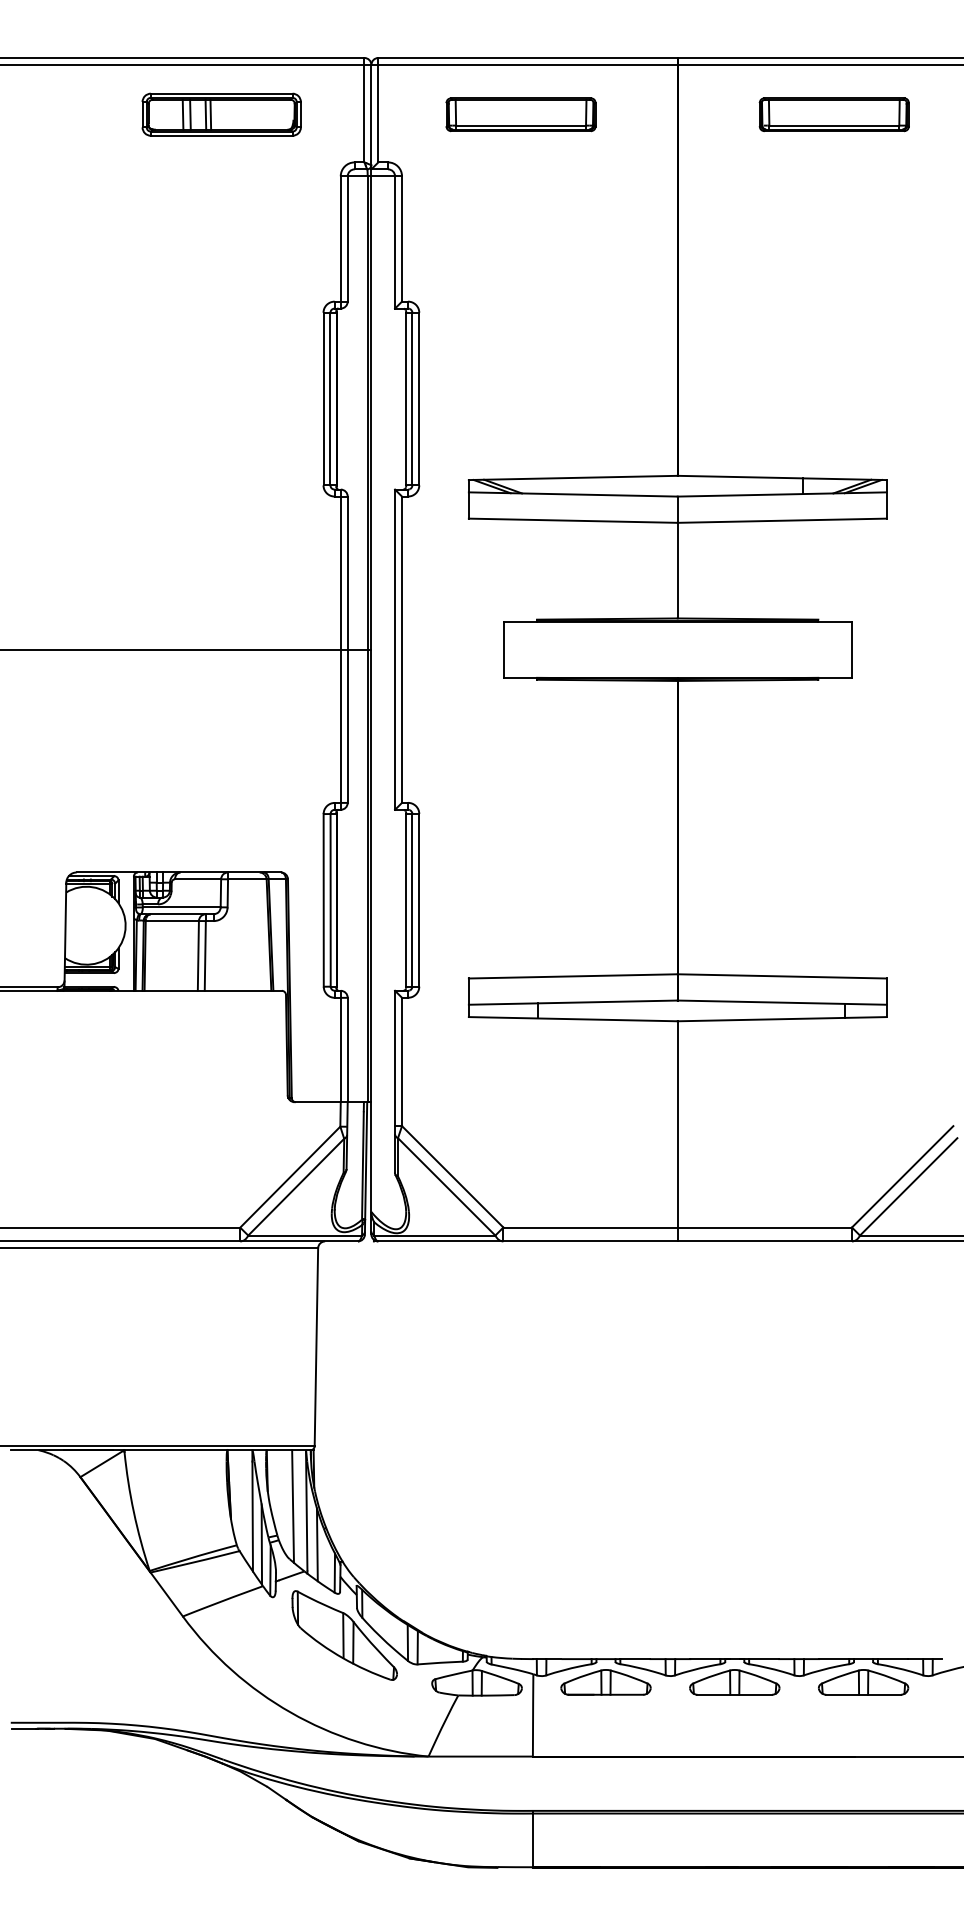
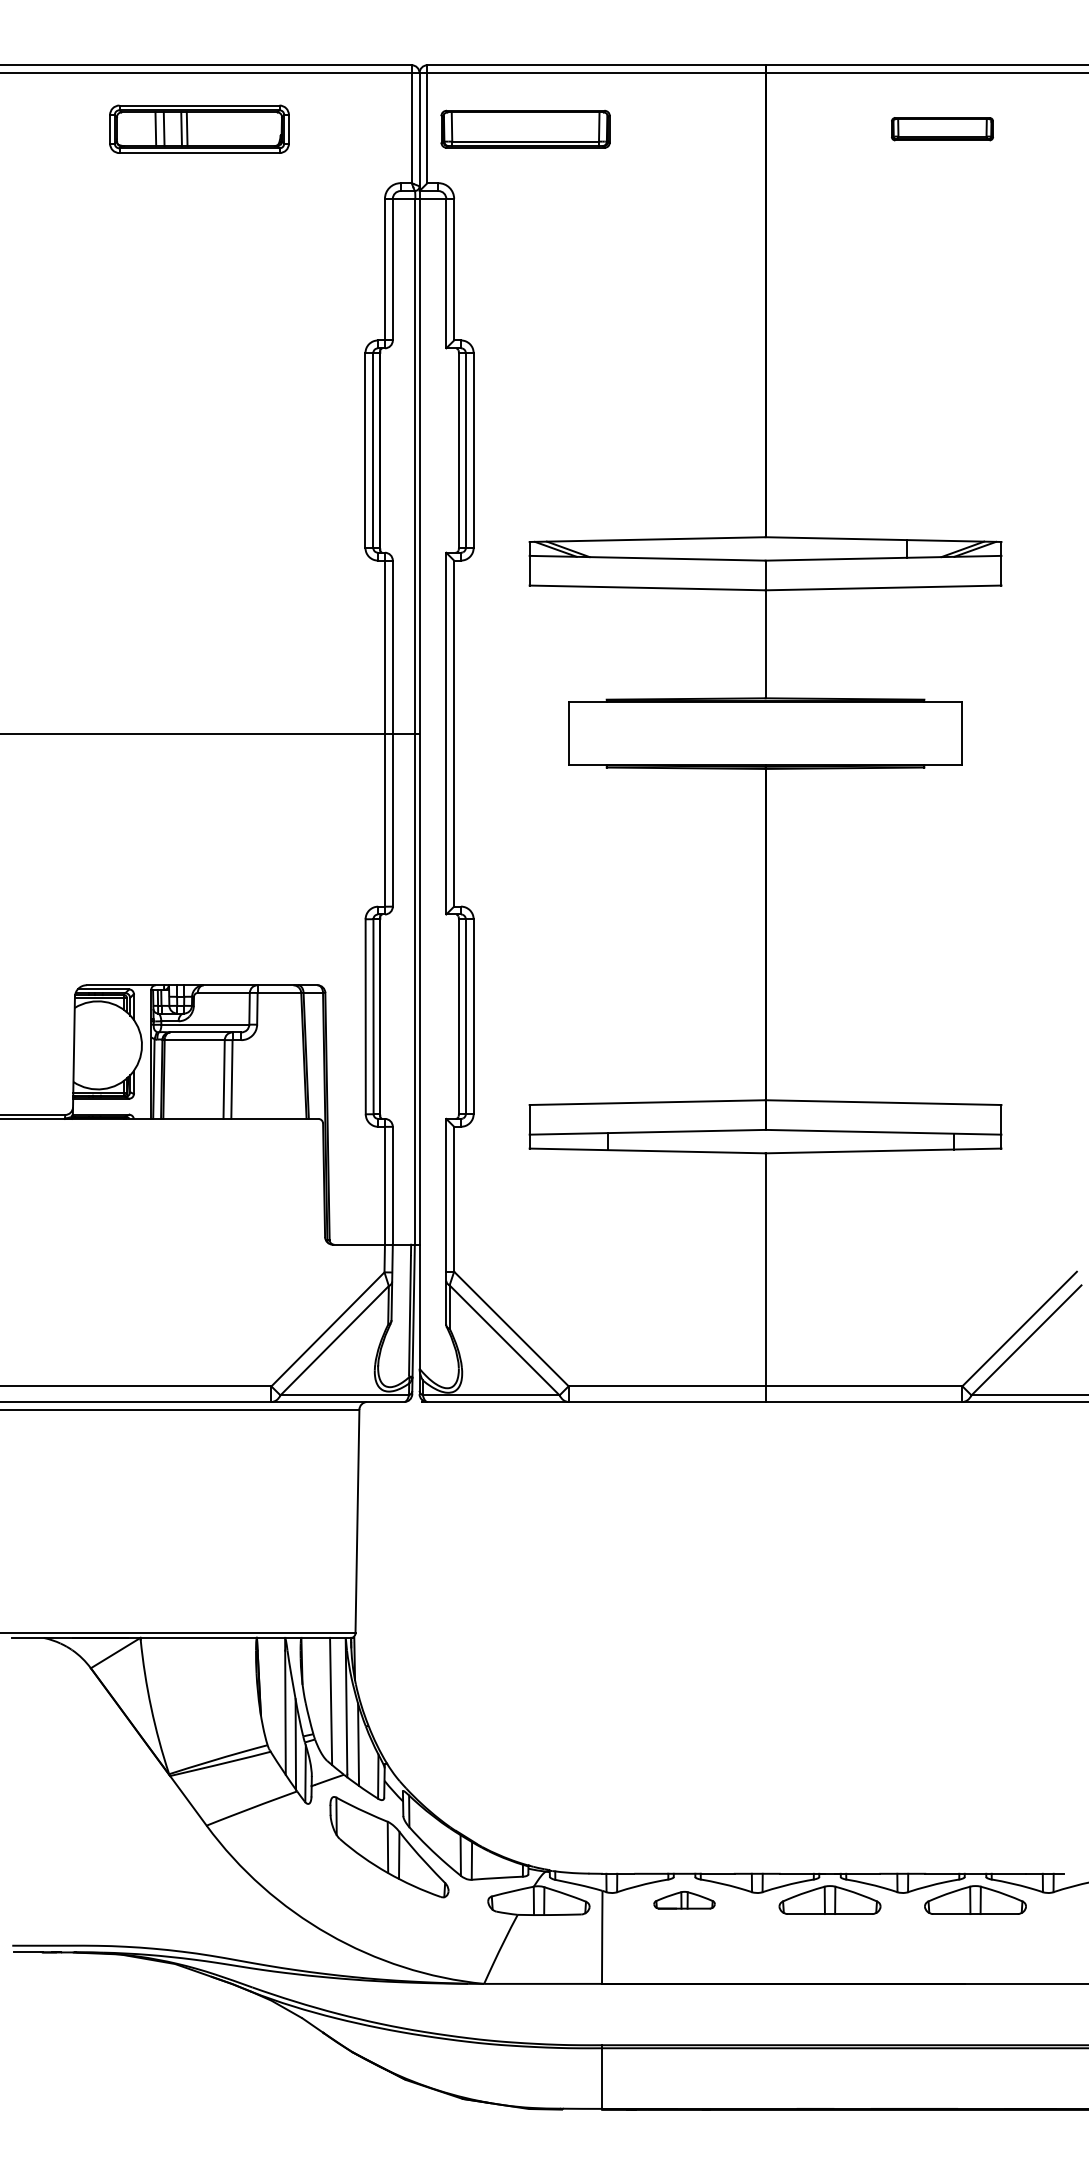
part: (221, 113) -> (199, 128), moved
part: (520, 113) -> (525, 128), moved
part: (834, 113) -> (942, 128), size x0.6
part: (605, 1682) -> (684, 1900), size x0.6

